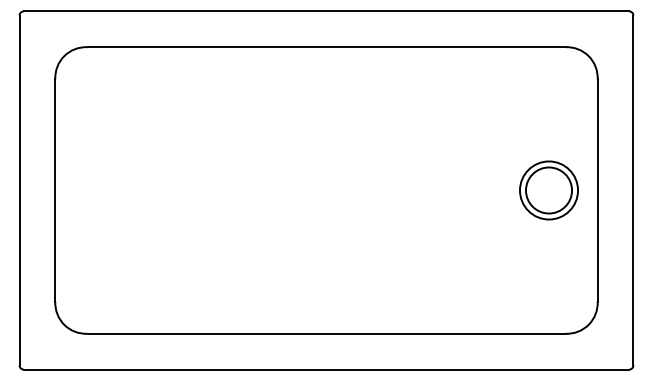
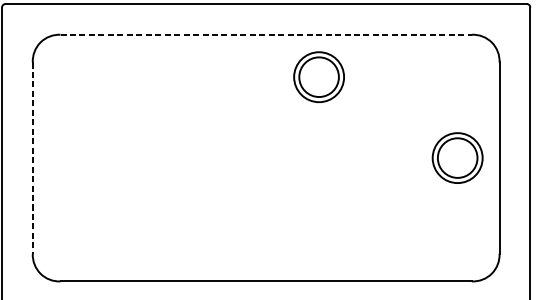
line: (326, 47) -> (266, 35), solid -> dashed
part: (387, 96) -> (318, 77), added
line: (55, 191) -> (32, 158), solid -> dashed

